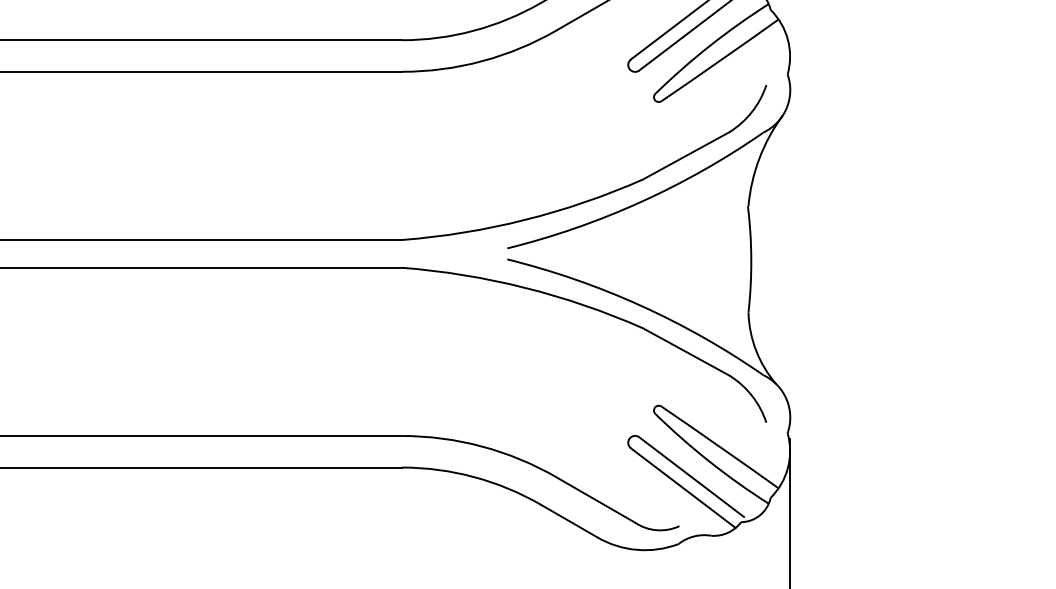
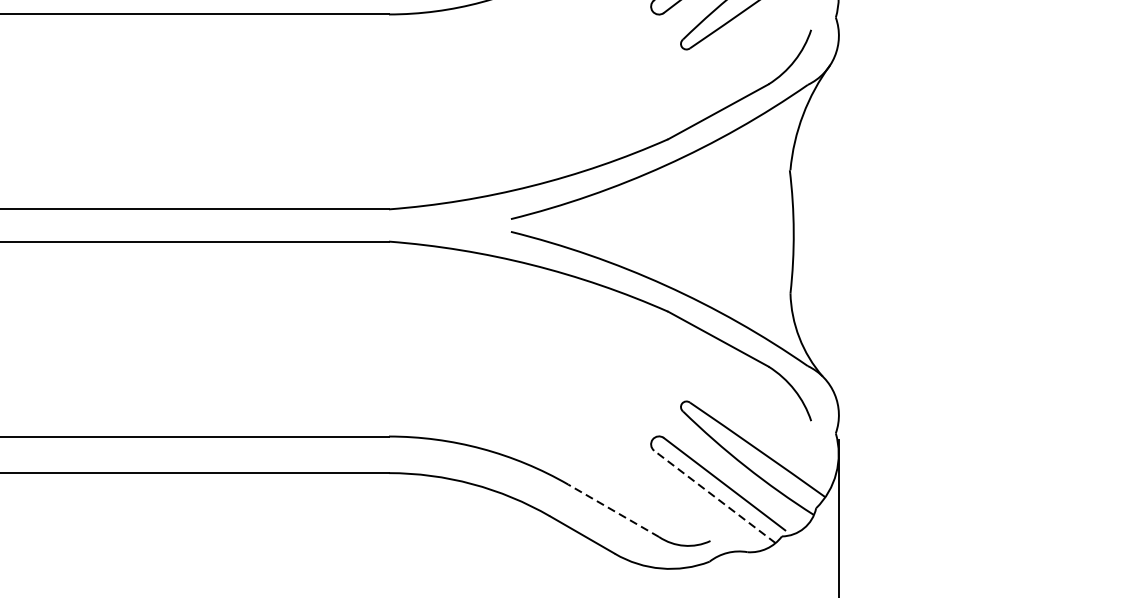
line: (683, 488) -> (715, 497), solid -> dashed
line: (595, 499) -> (613, 510), solid -> dashed

